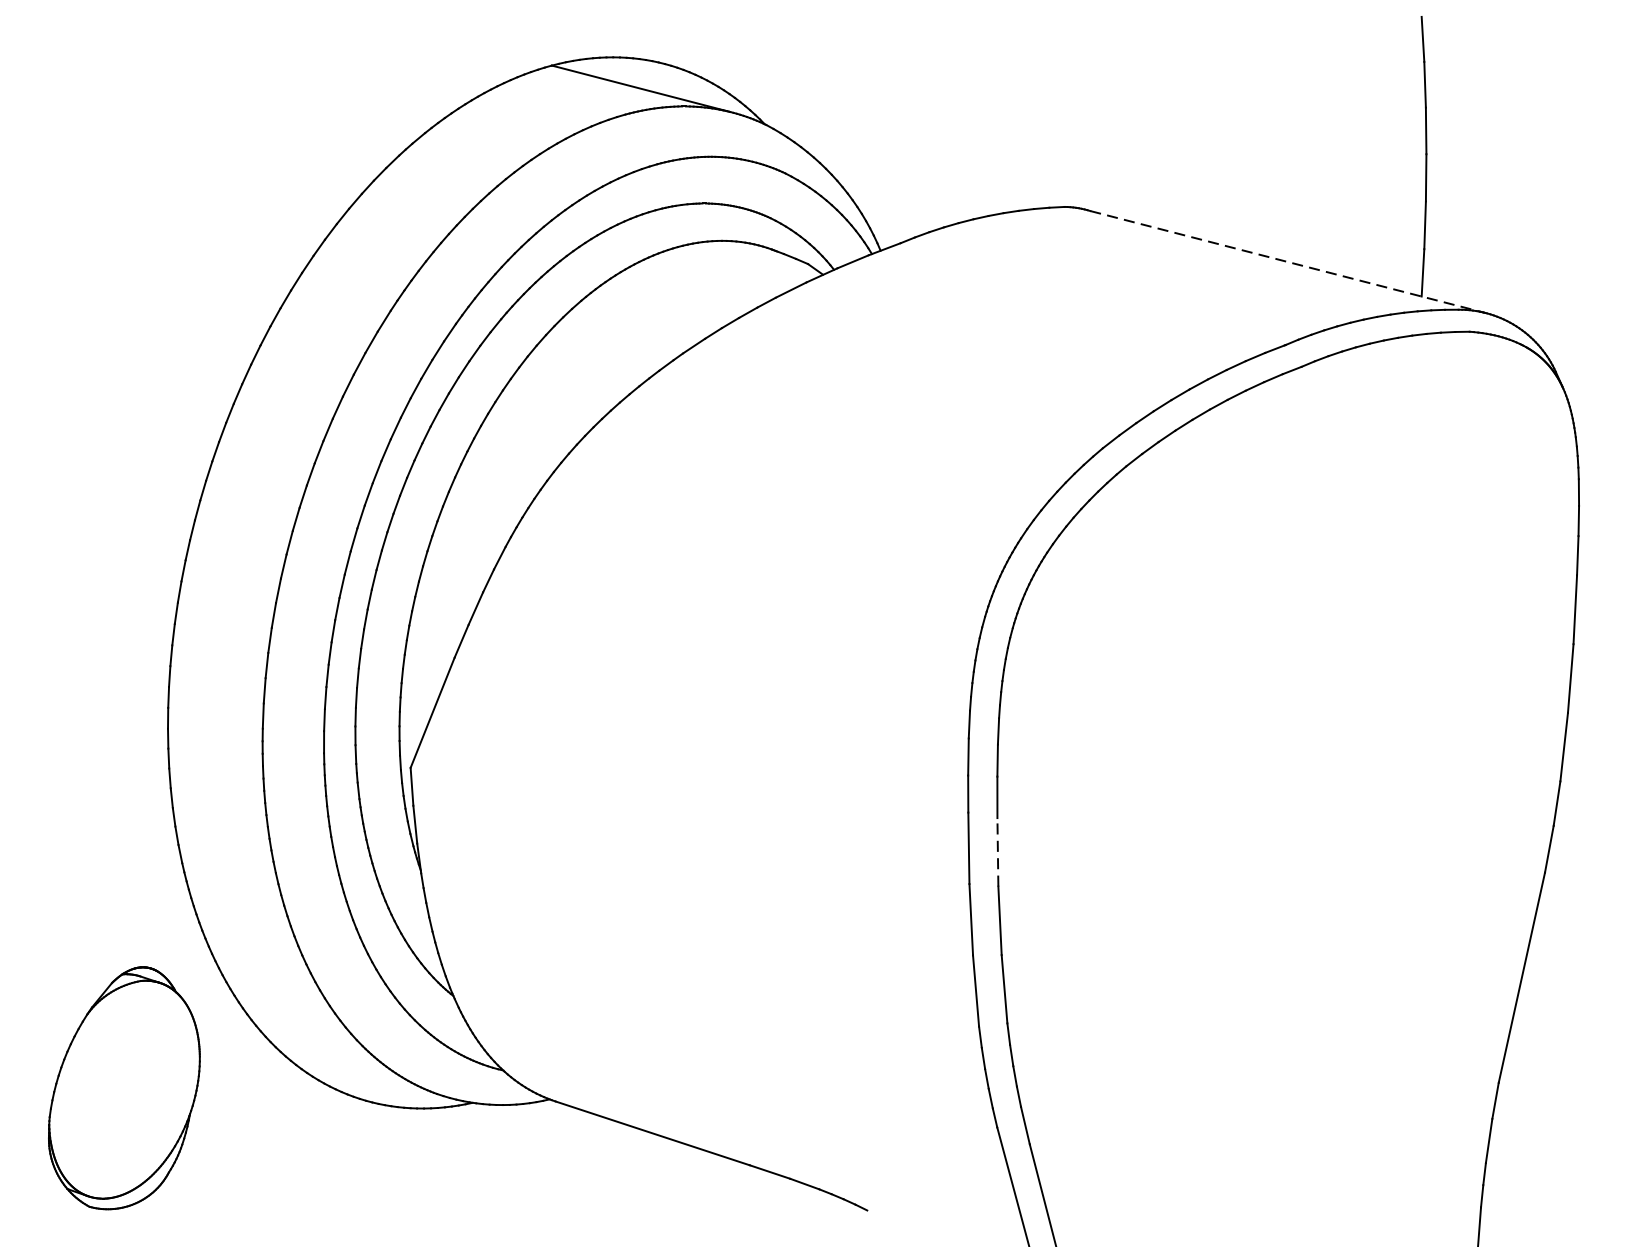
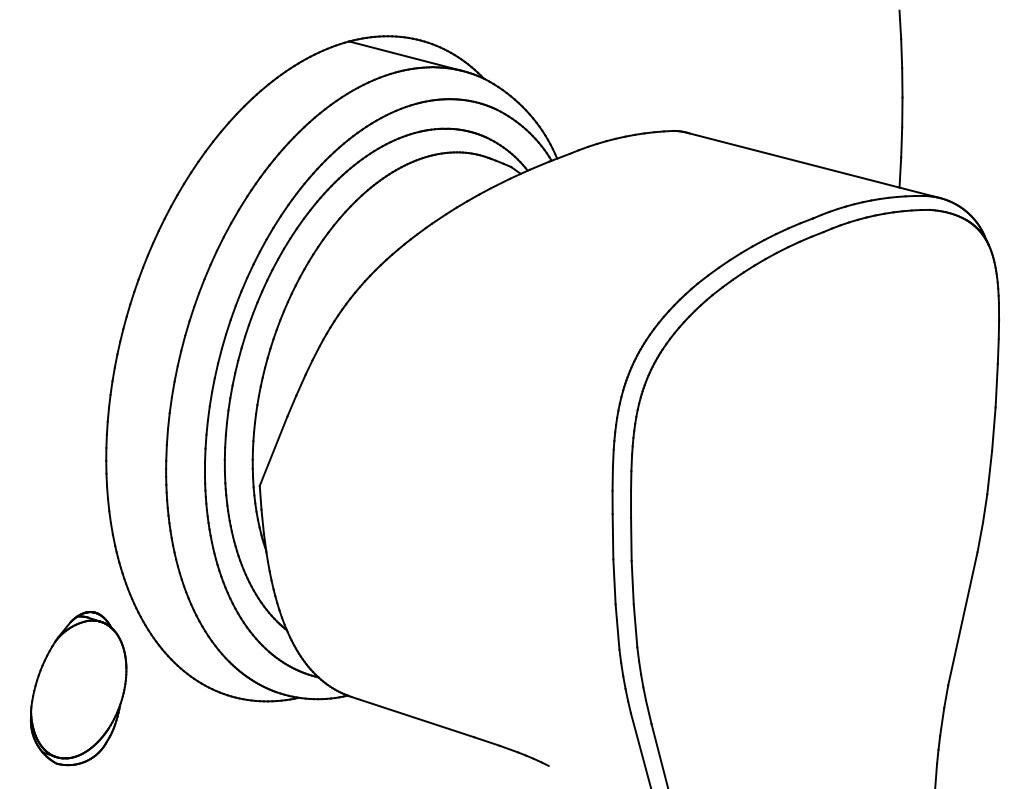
line: (1288, 261) -> (815, 165), dashed -> solid
line: (998, 852) -> (631, 539), dashed -> solid

